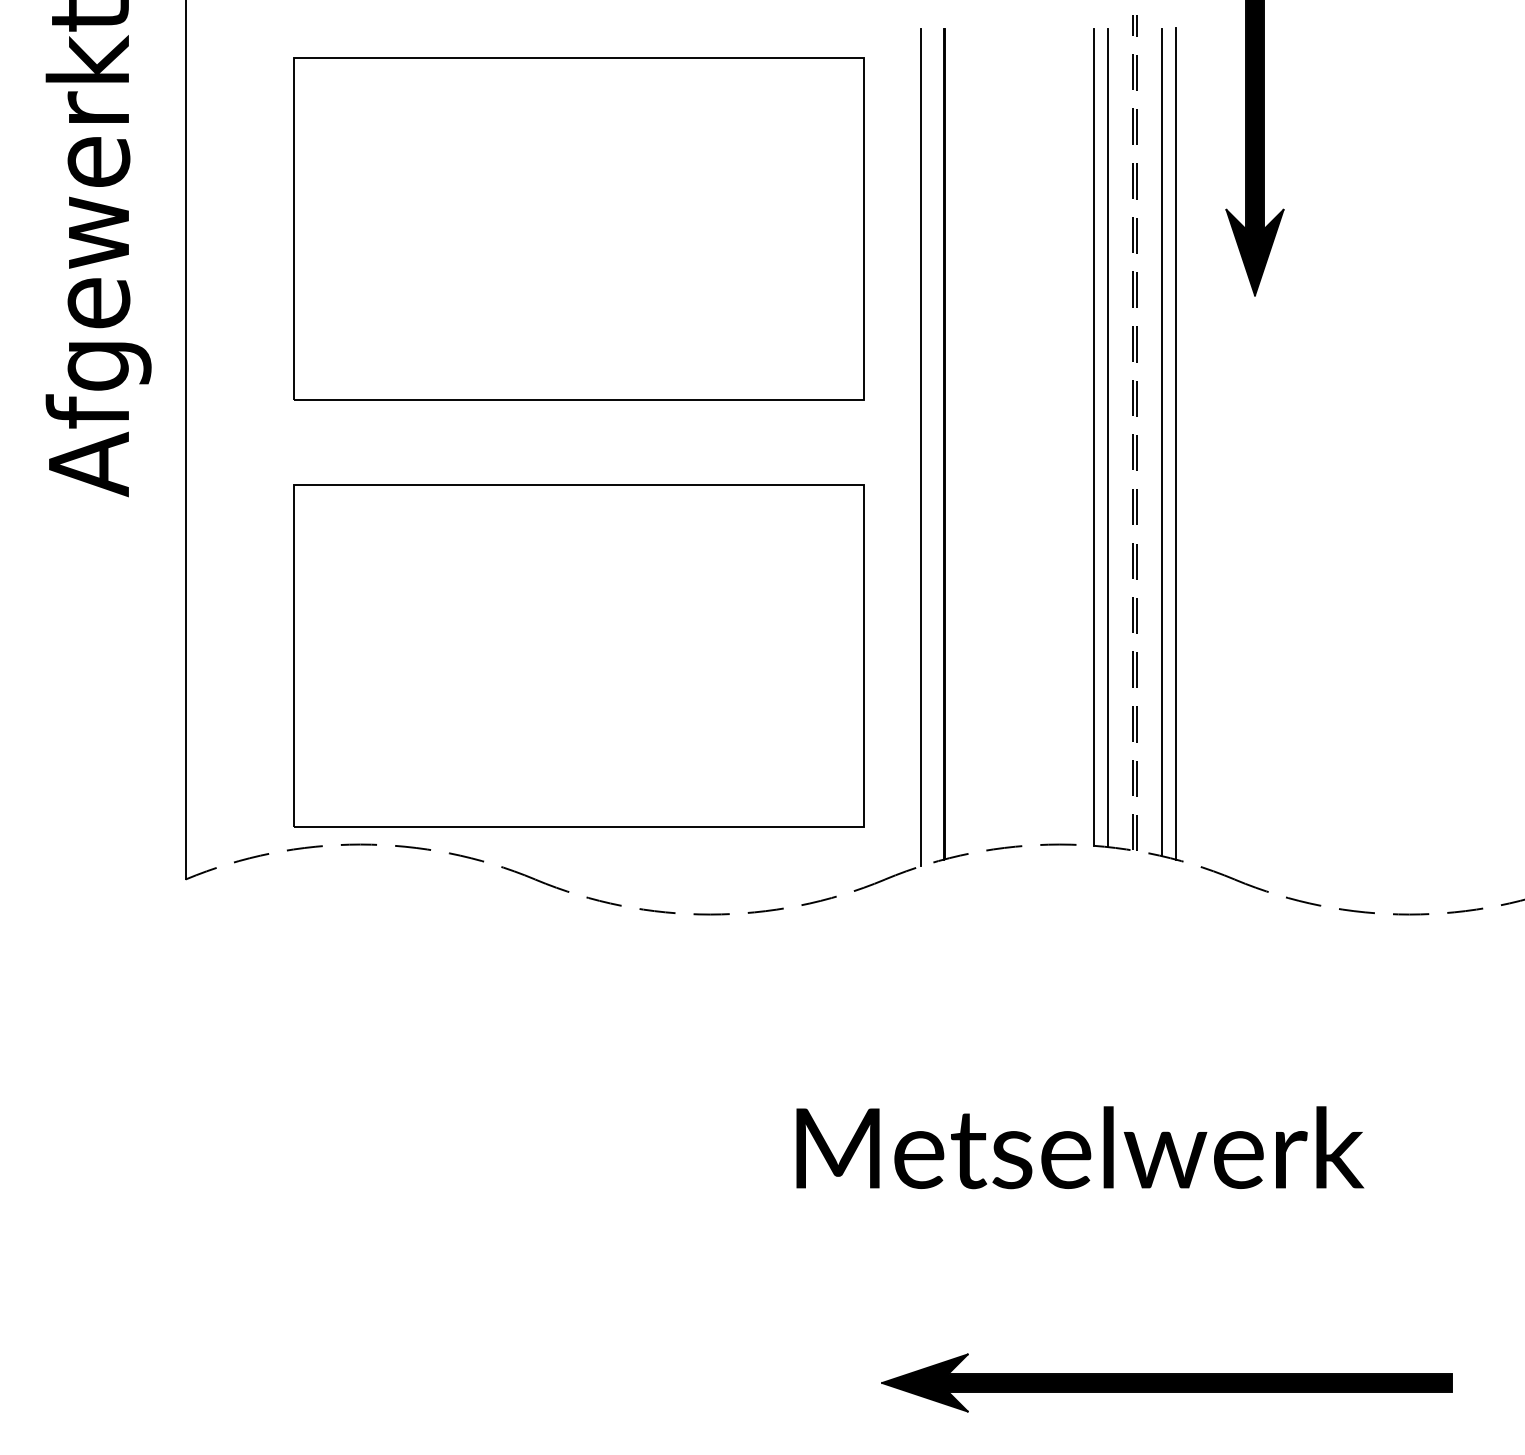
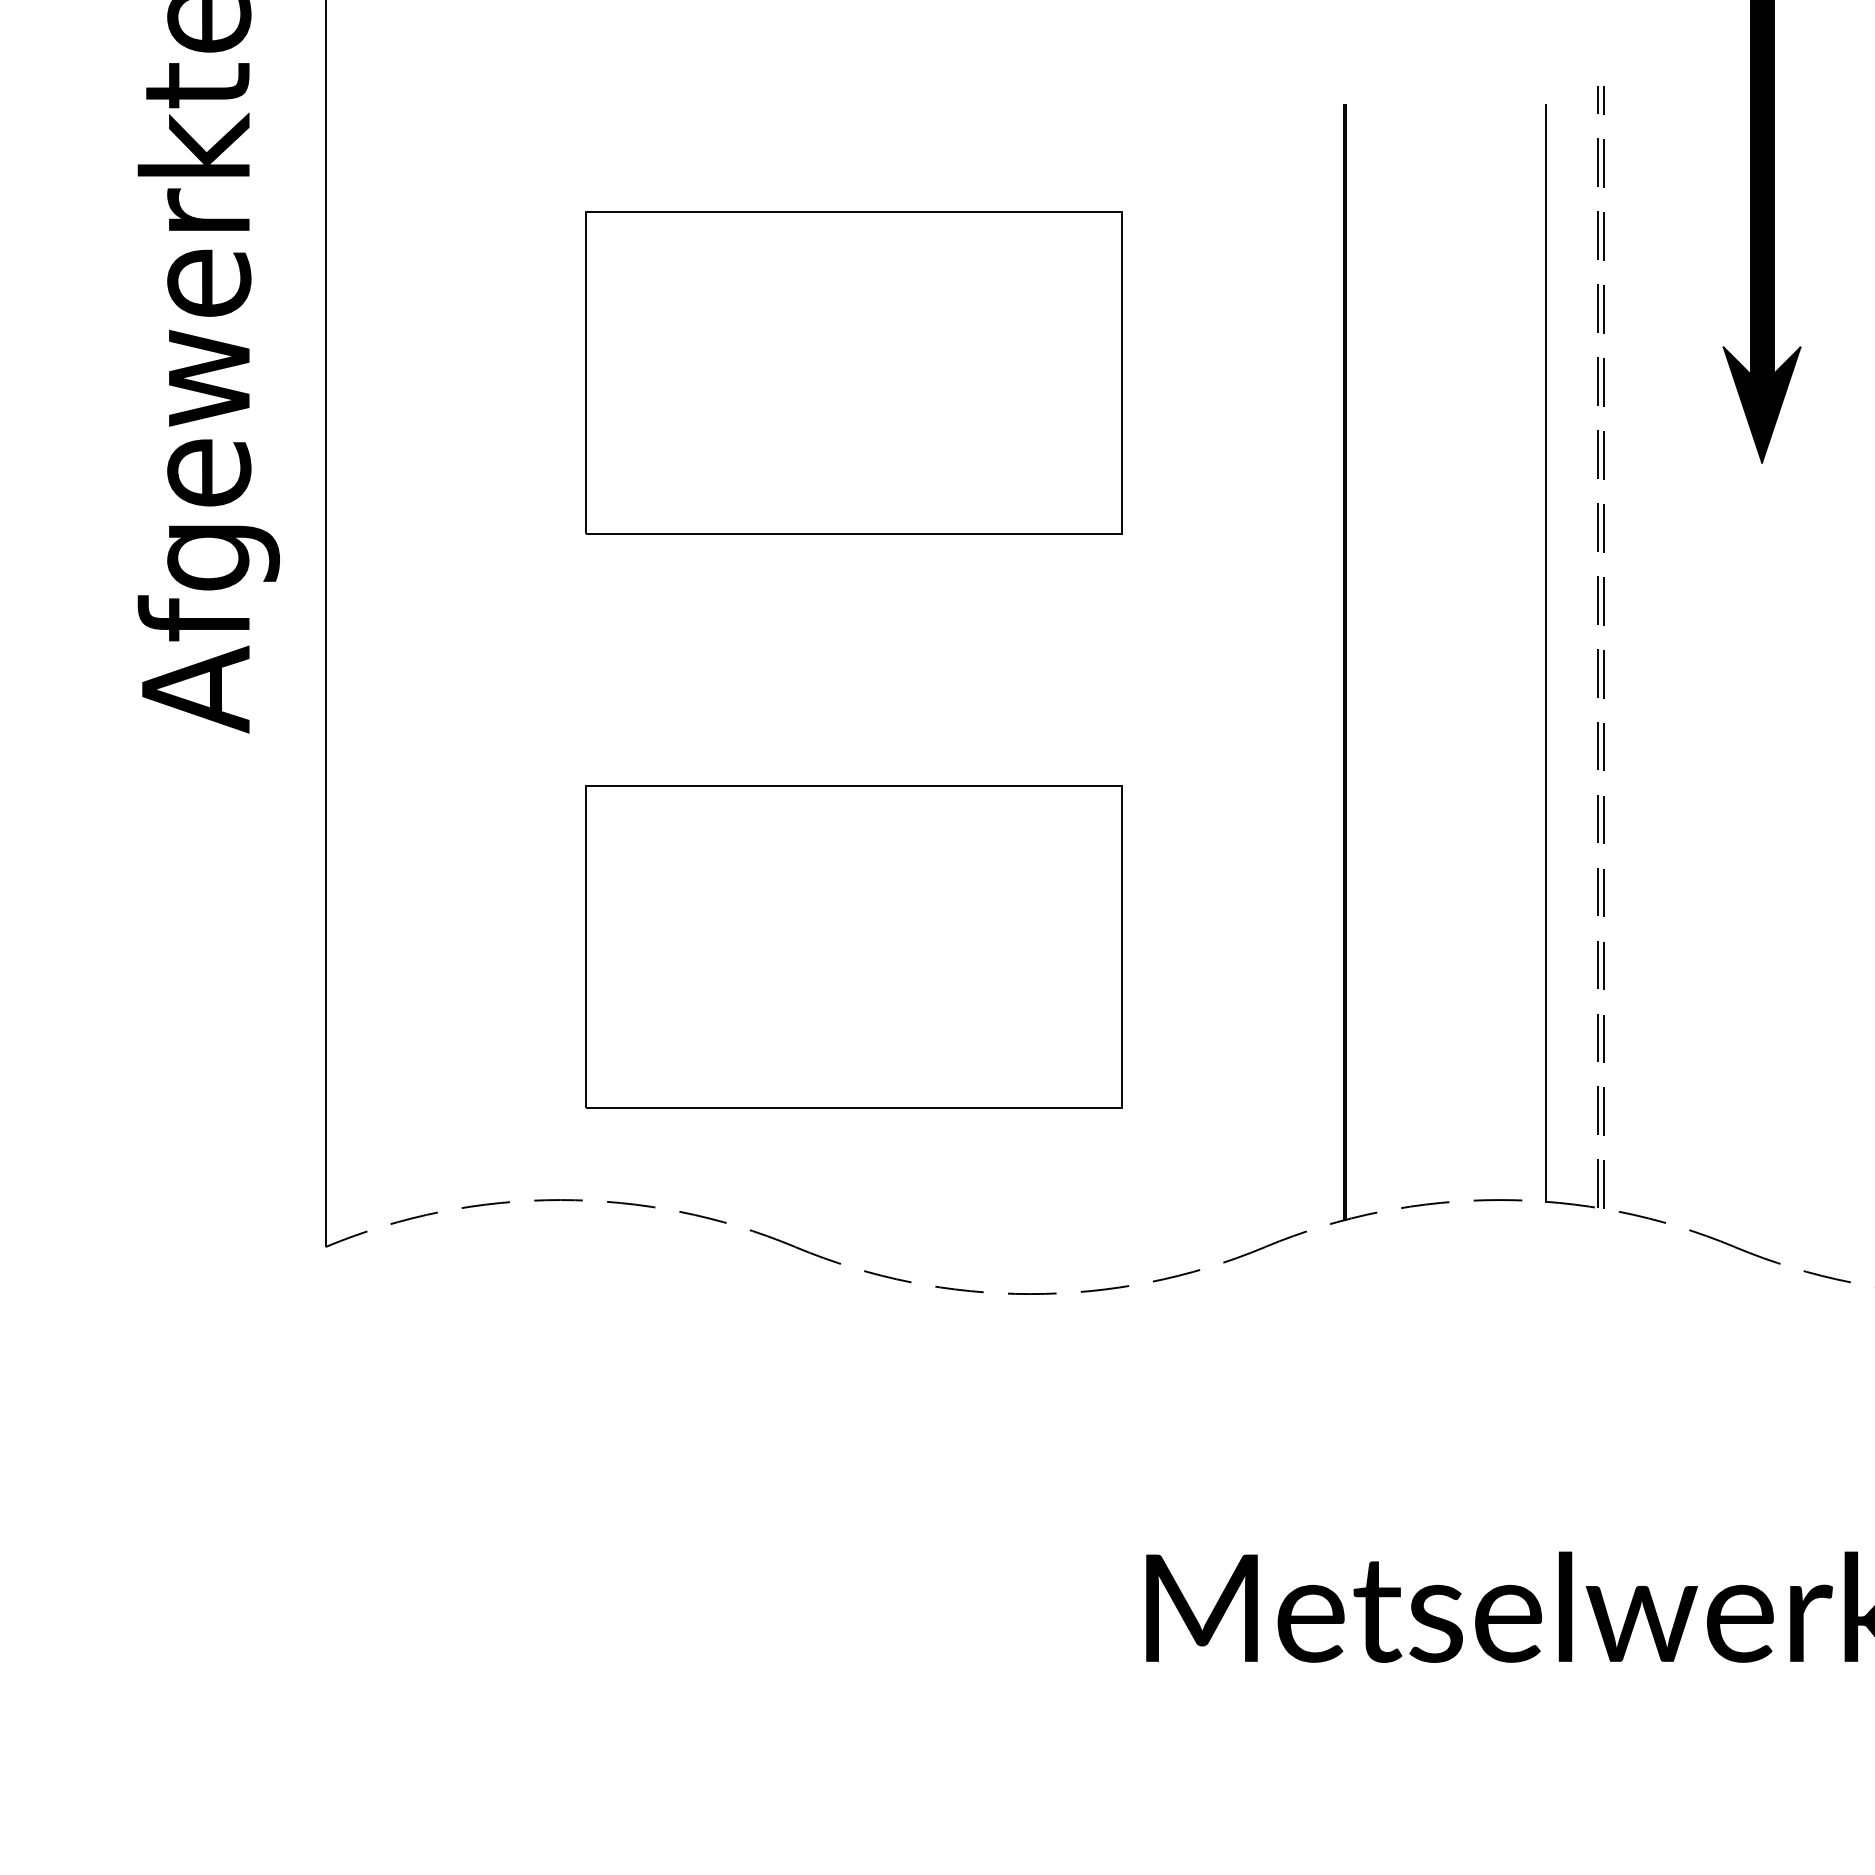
part: (578, 228) -> (853, 372), size x0.7
line: (1107, 437) -> (1563, 653), removed
line: (1162, 442) -> (1637, 660), removed
line: (1176, 443) -> (1656, 661), removed
line: (921, 447) -> (1314, 666), removed
part: (578, 655) -> (853, 946), size x0.7

